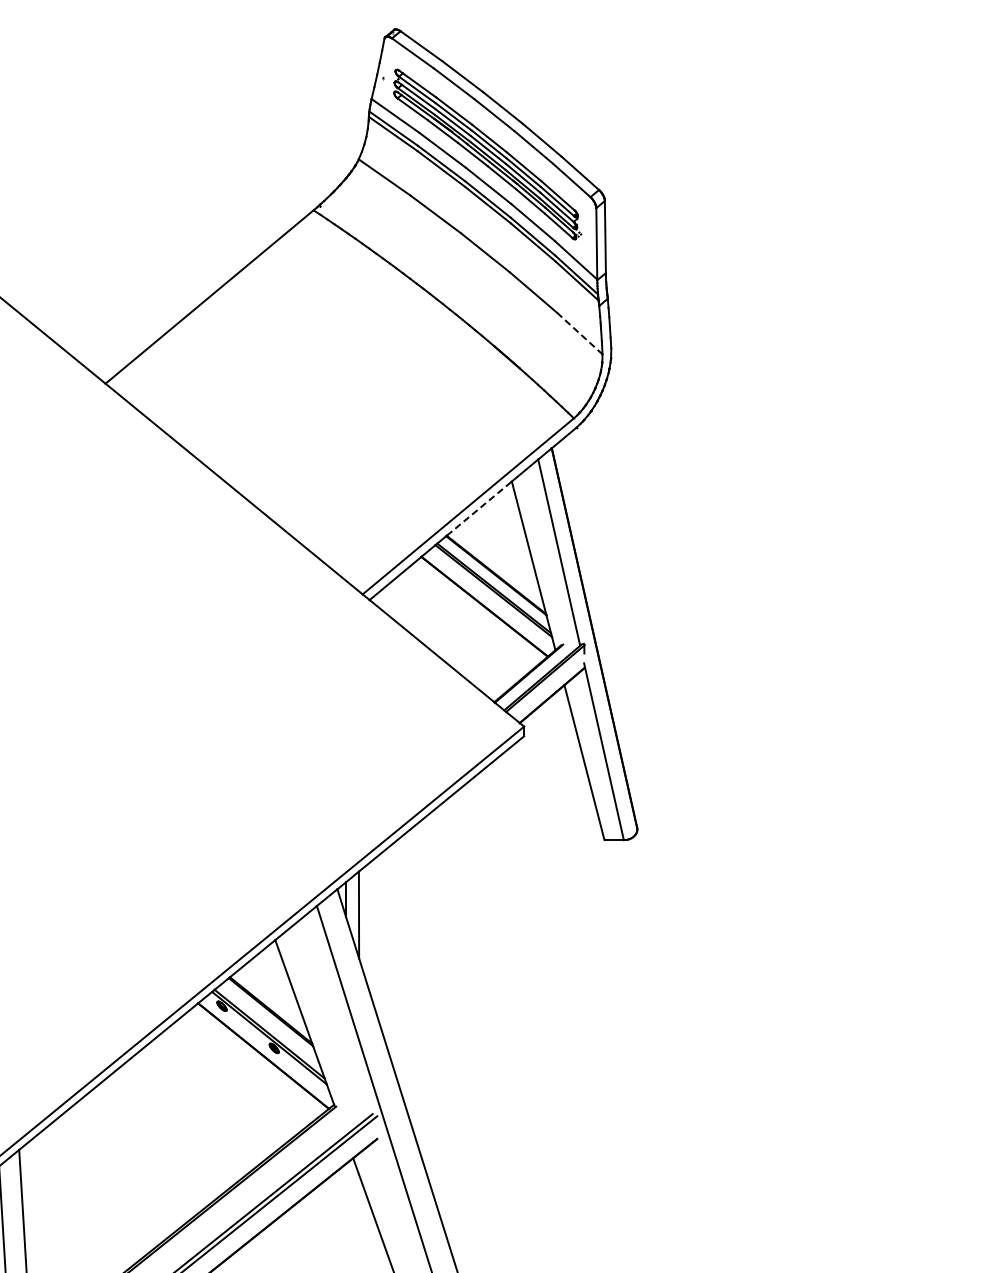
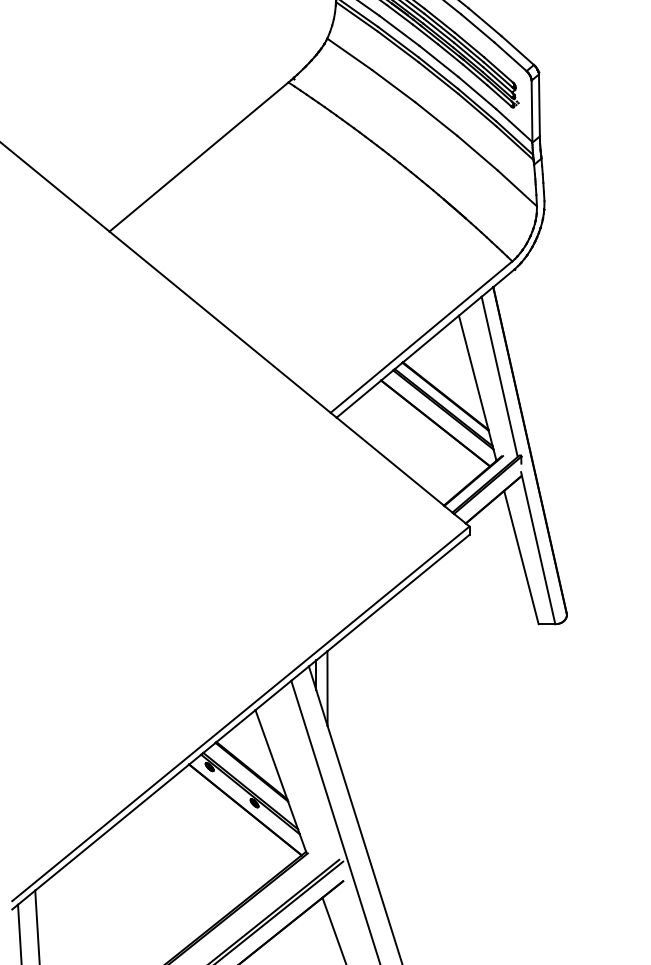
line: (579, 333) -> (517, 188), dashed -> solid
line: (479, 508) -> (431, 338), dashed -> solid

